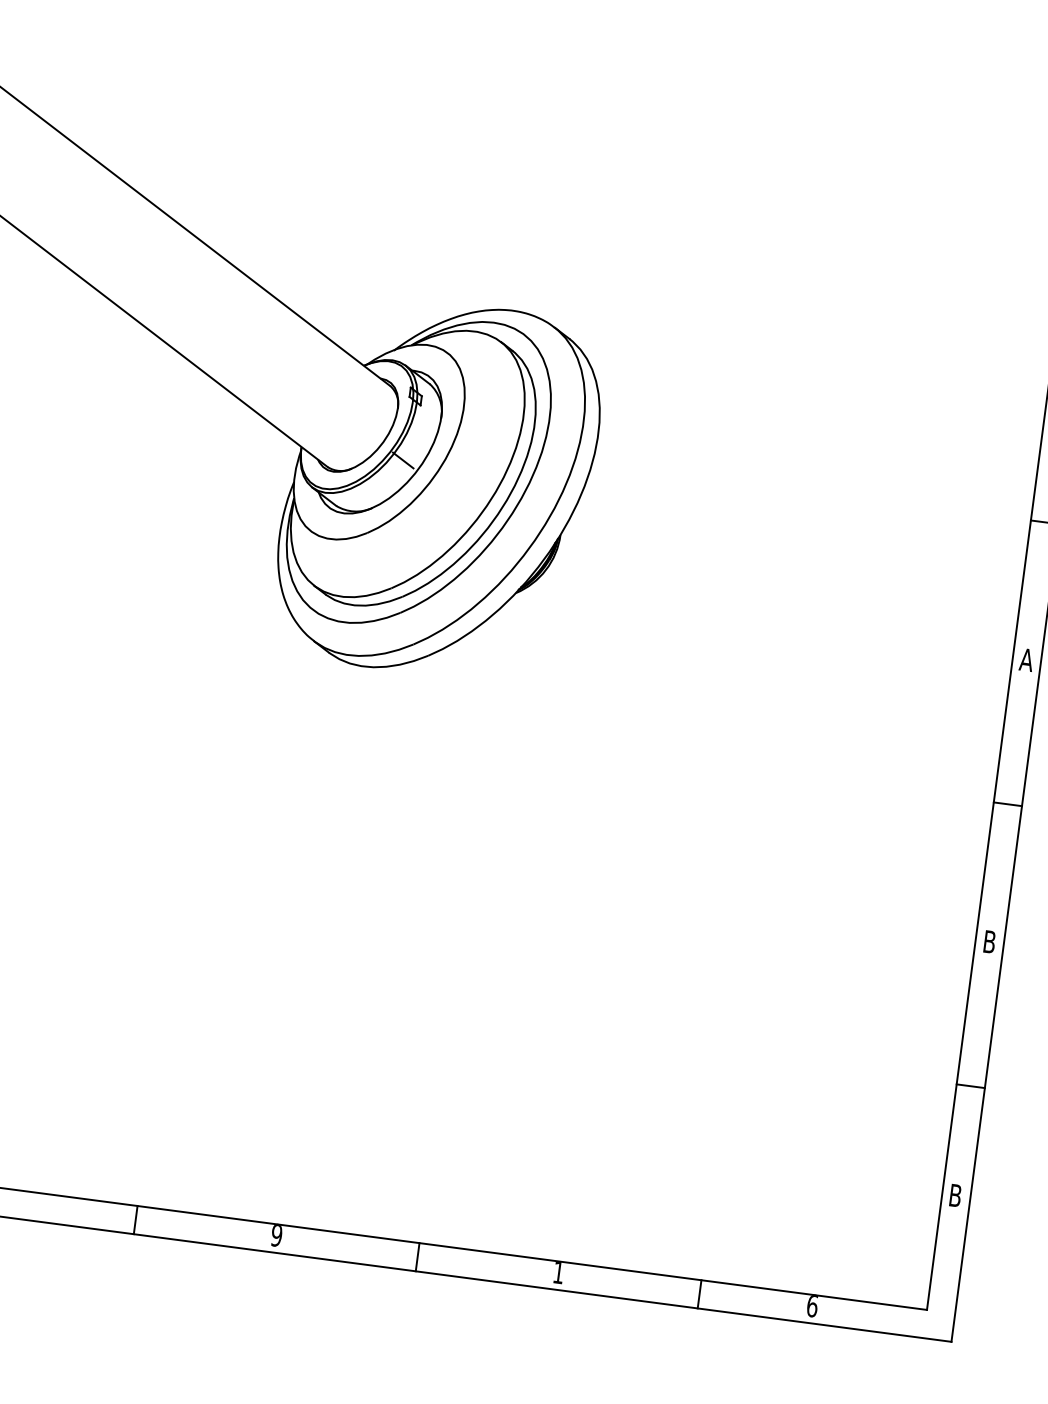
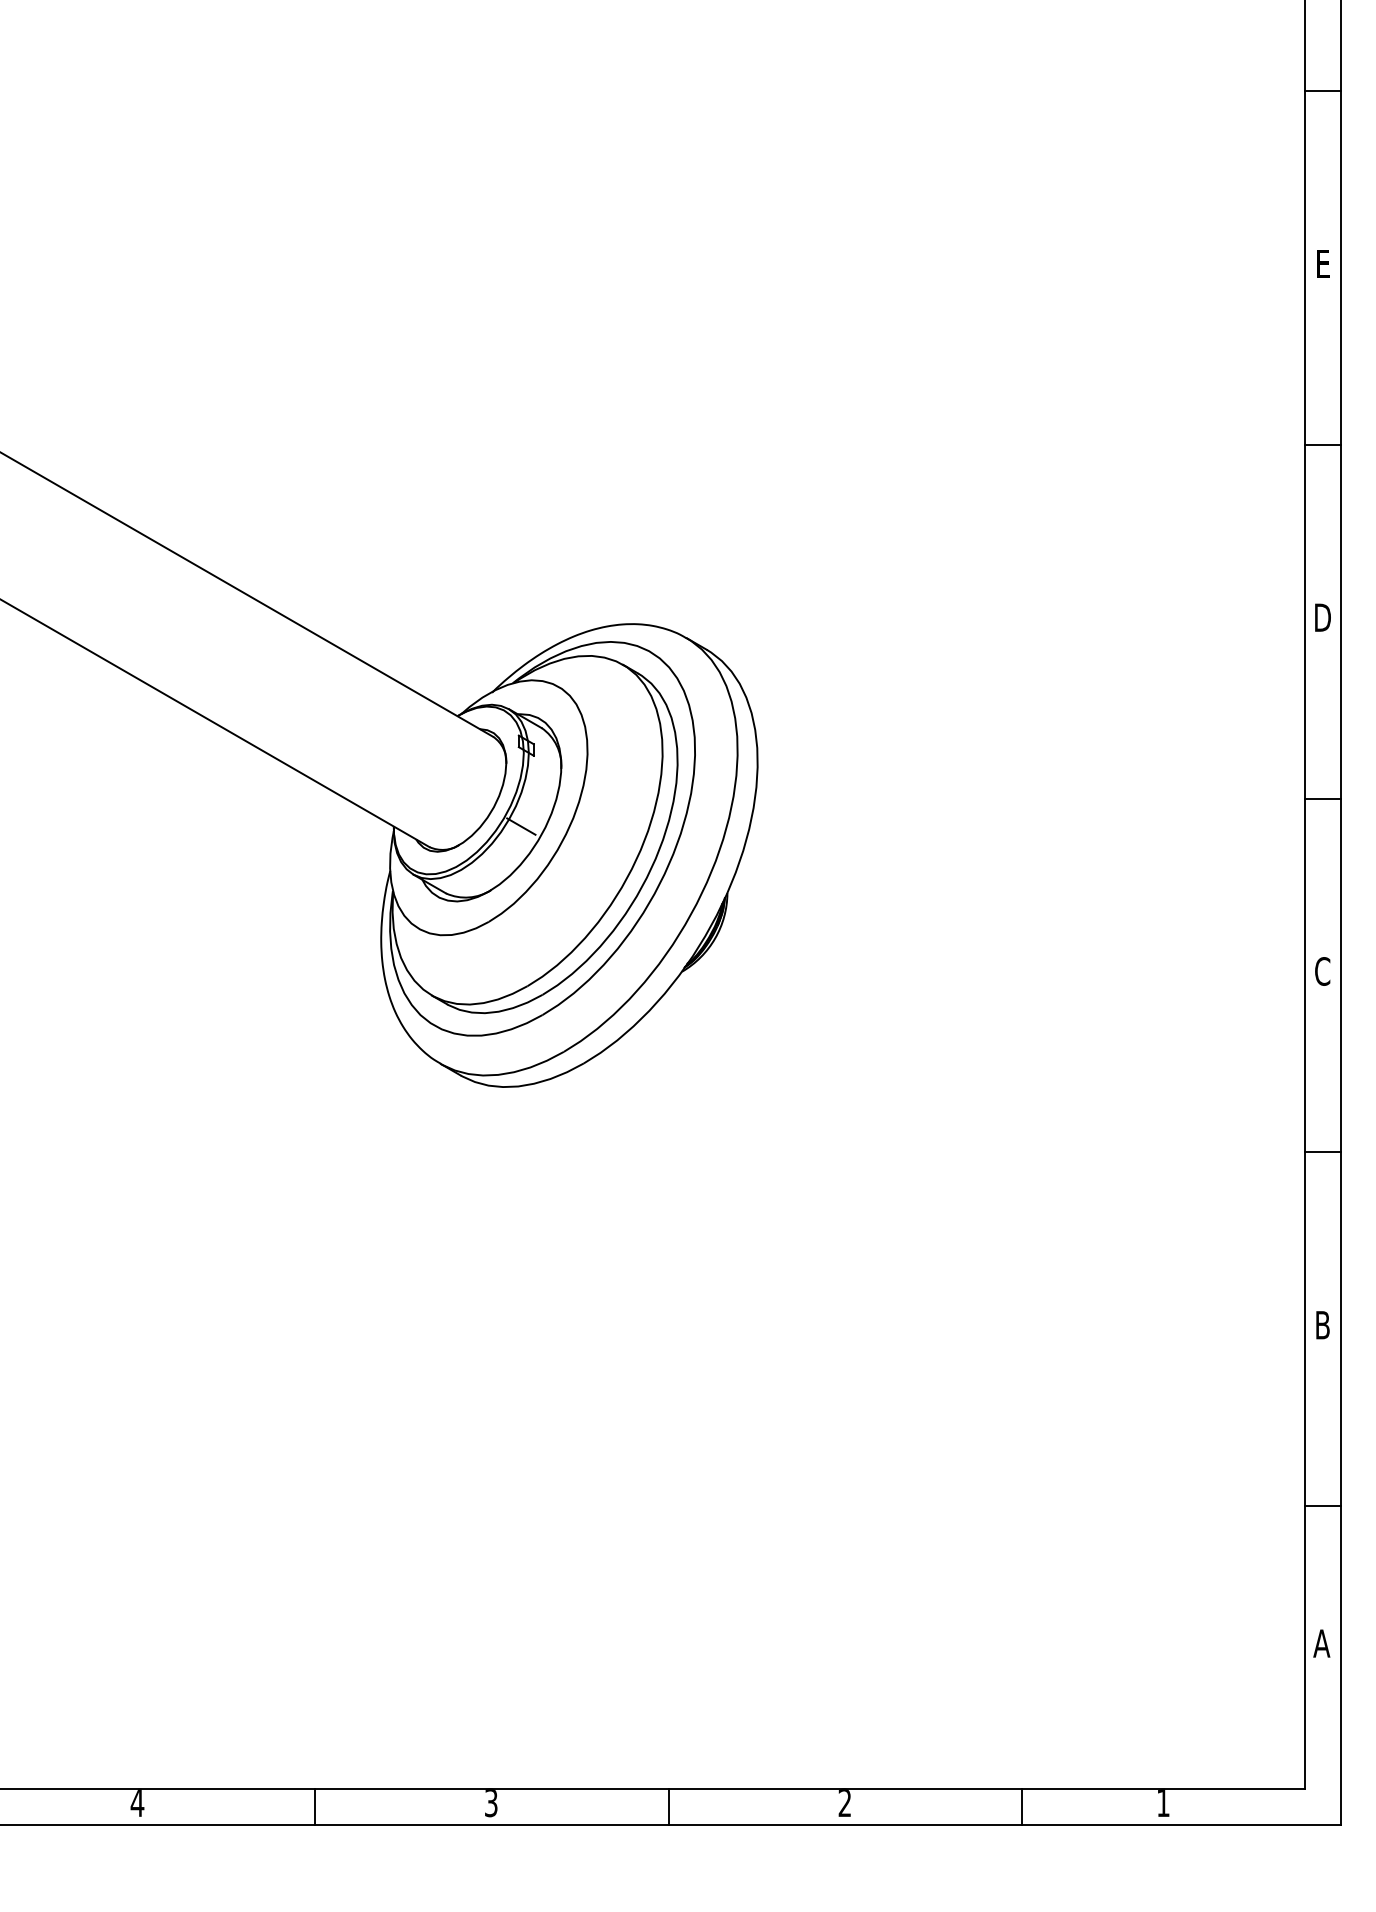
text: (1026, 660) -> (1322, 971), A -> C
text: (955, 1195) -> (1321, 1643), B -> A
text: (276, 1235) -> (490, 1803), 9 -> 3
text: (558, 1273) -> (844, 1803), 1 -> 2
text: (812, 1306) -> (1163, 1803), 6 -> 1

